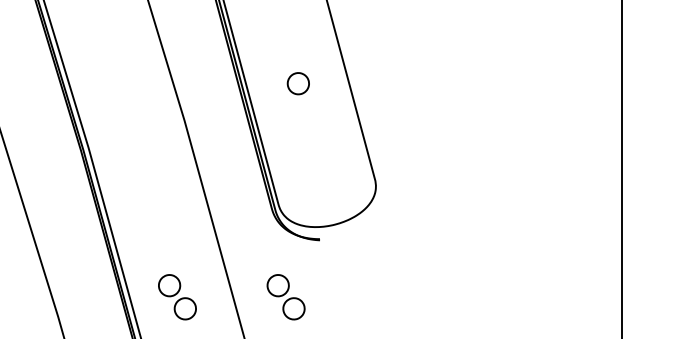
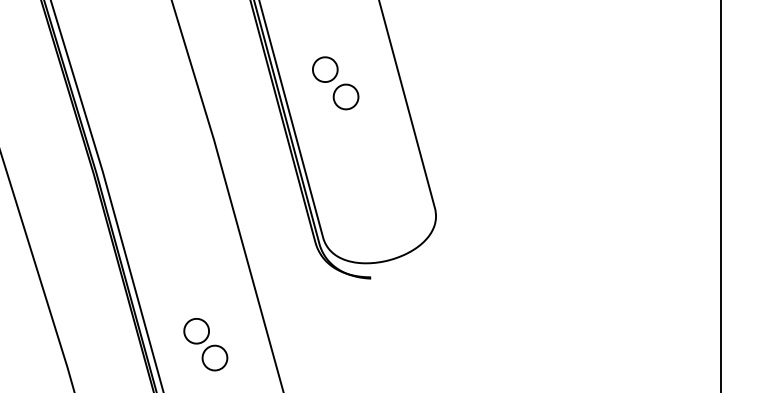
part: (280, 60) -> (325, 69), added
part: (285, 297) -> (331, 344), removed

